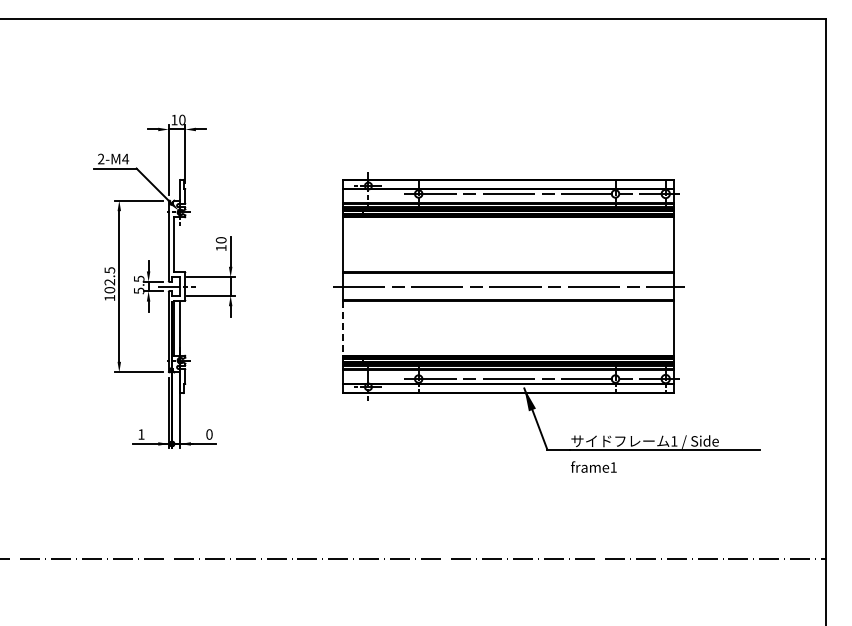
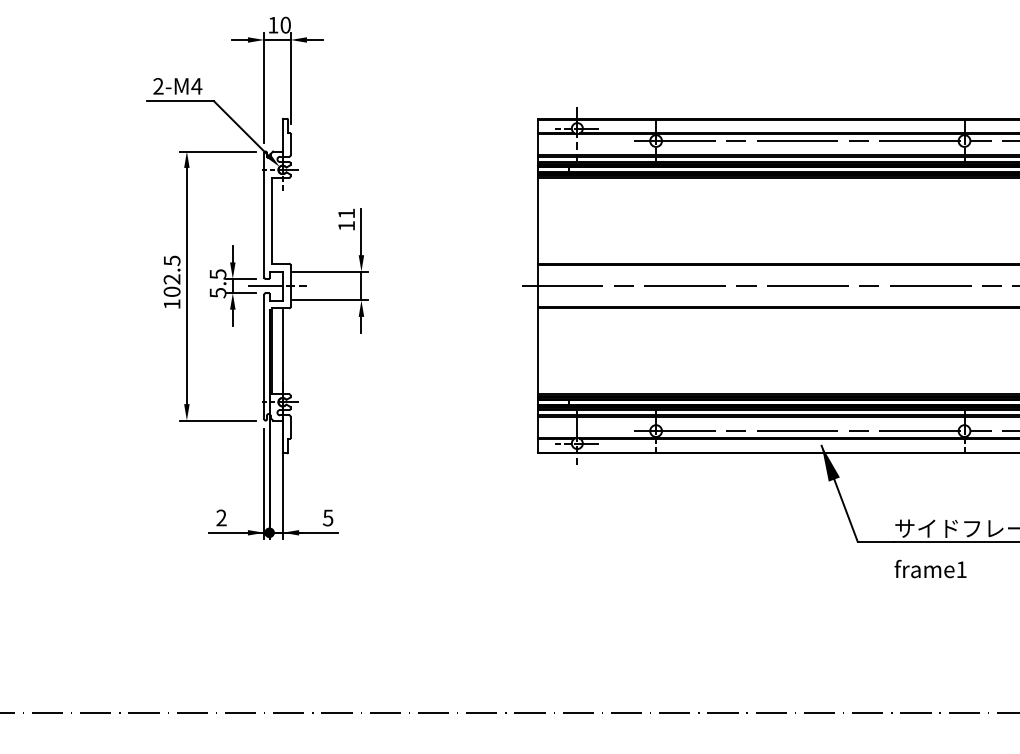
text: (220, 240) -> (345, 213), 10 -> 11
line: (343, 328) -> (538, 351), dashed -> solid
text: (141, 434) -> (221, 517), 1 -> 2
text: (209, 434) -> (328, 517), 0 -> 5

